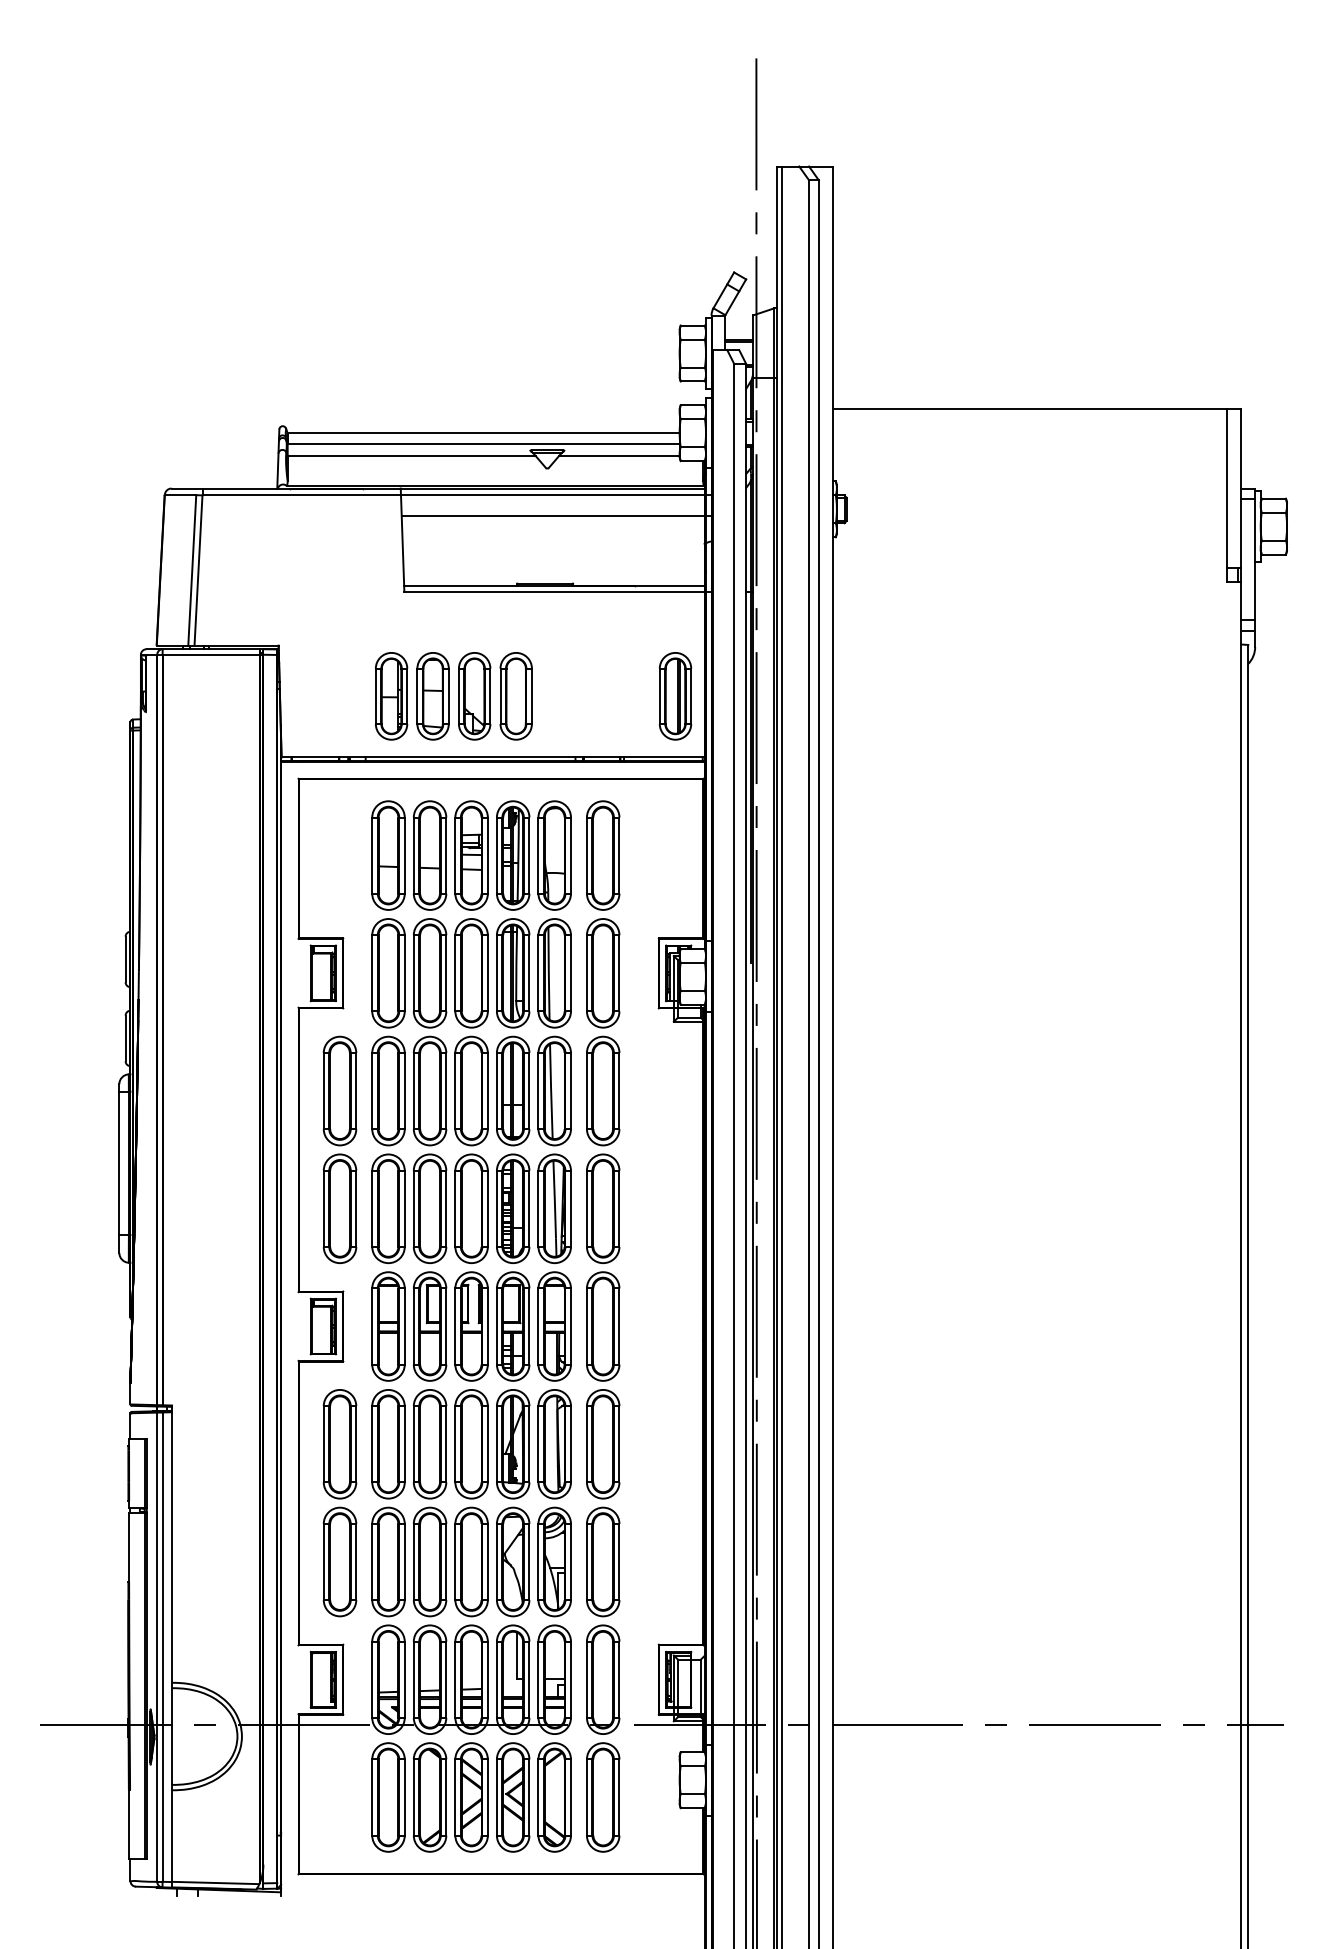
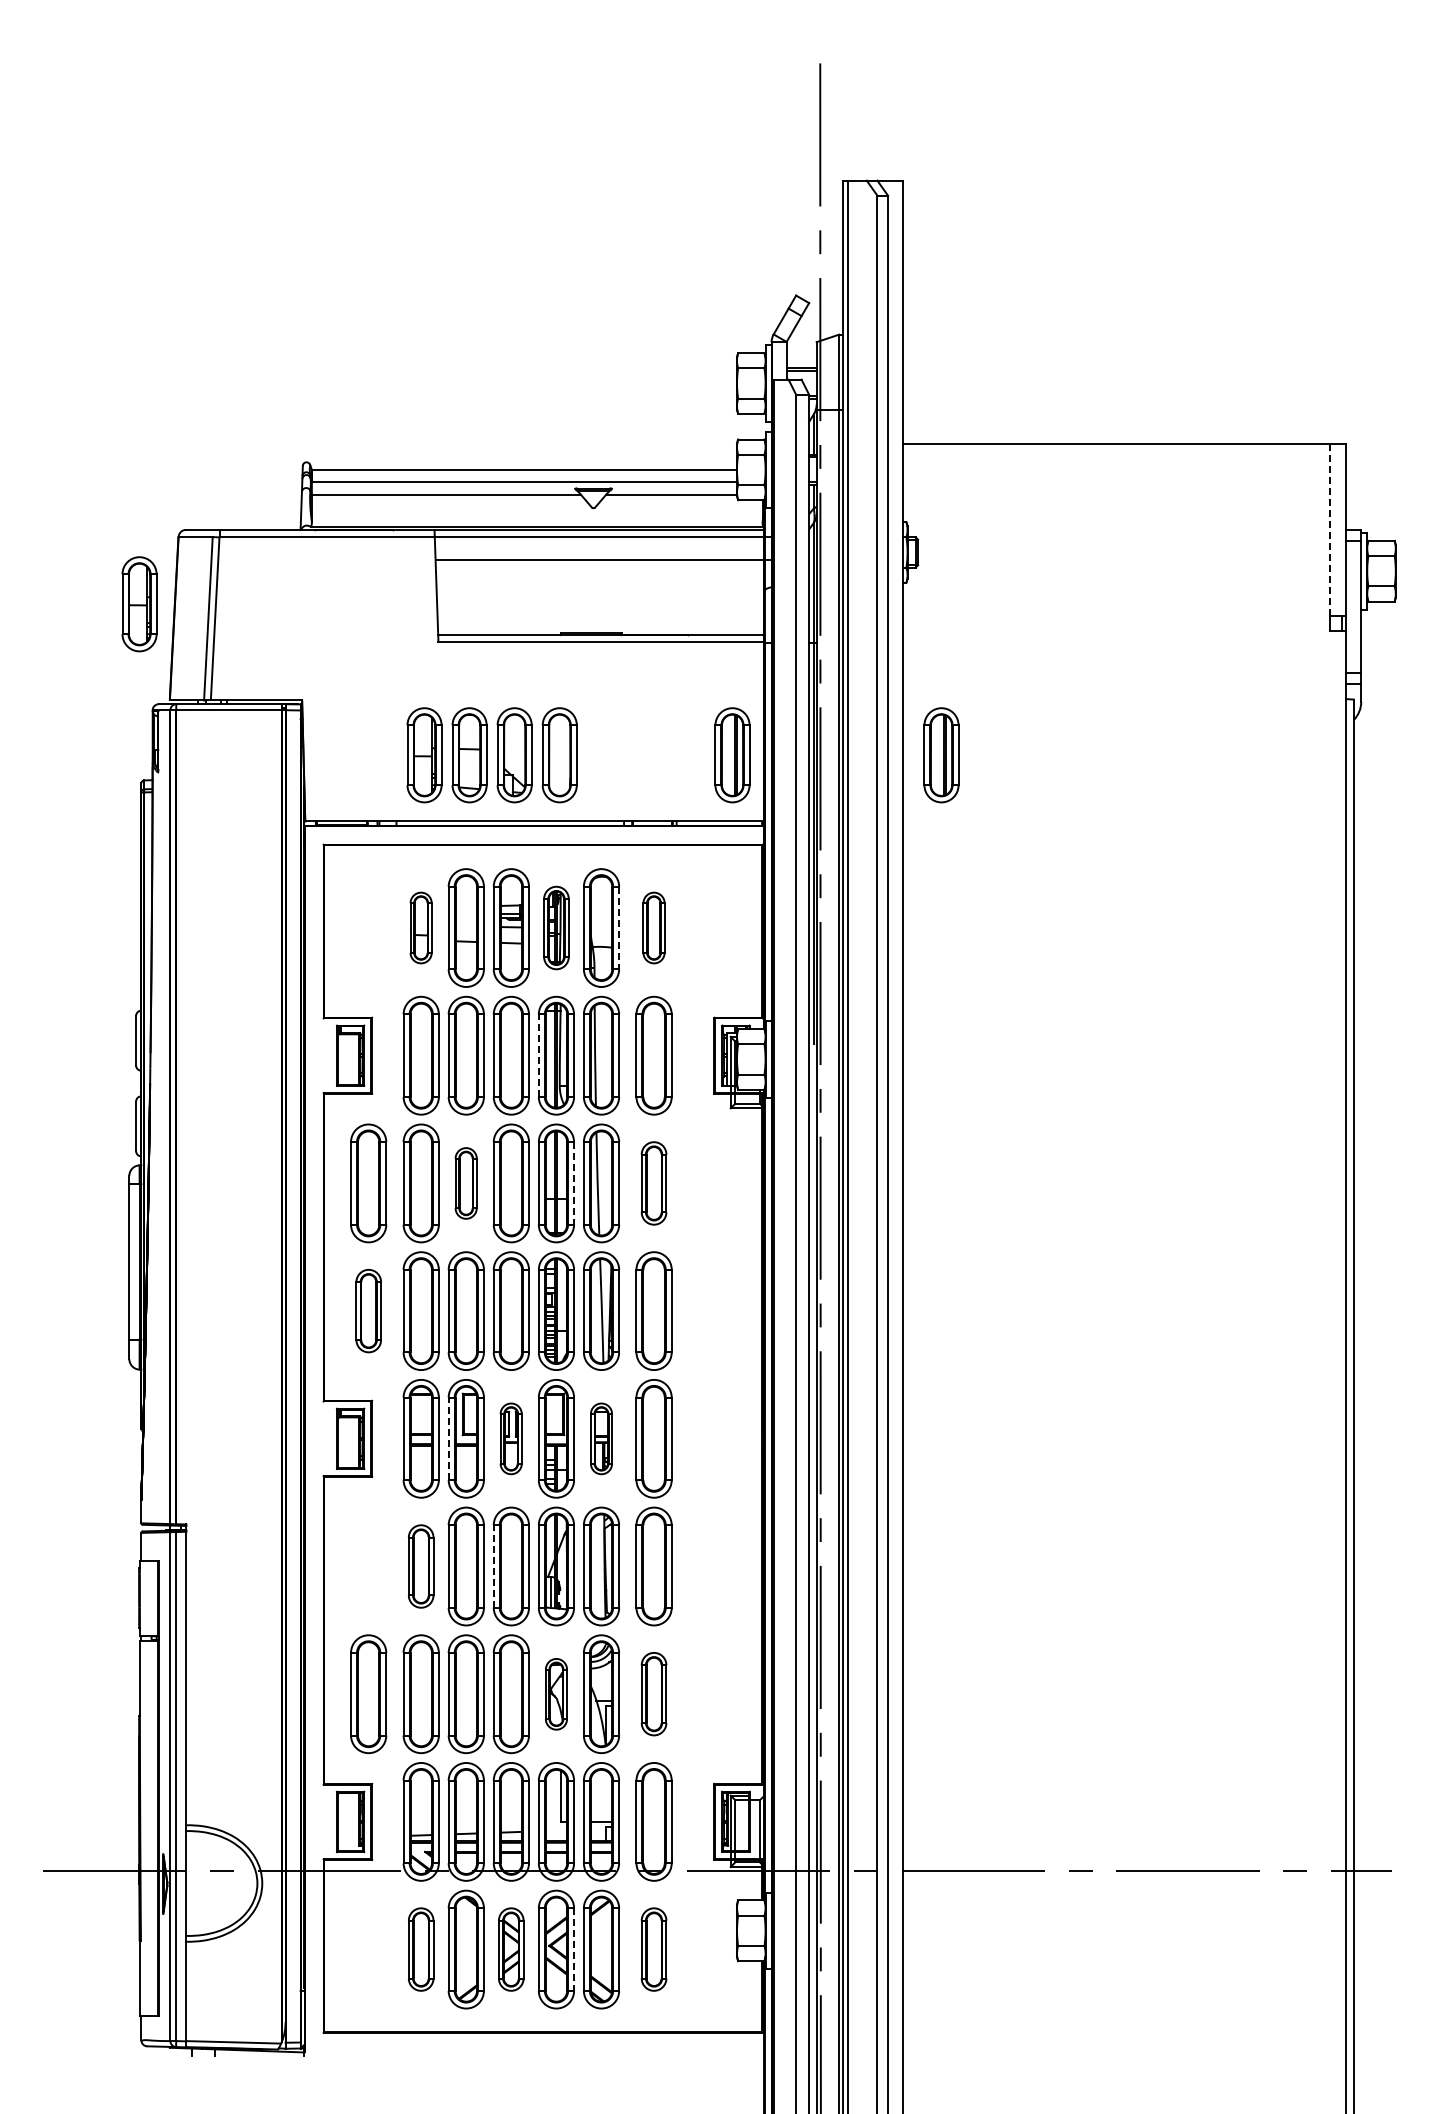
line: (1226, 488) -> (1330, 529), solid -> dashed
part: (128, 557) -> (139, 604), added
part: (868, 696) -> (941, 755), added
part: (387, 855) -> (420, 927), size x0.6
part: (513, 855) -> (556, 927), size x0.7
part: (602, 855) -> (653, 927), size x0.6
line: (571, 856) -> (619, 928), solid -> dashed
line: (496, 973) -> (538, 1055), solid -> dashed
part: (429, 1091) -> (465, 1183), size x0.6
line: (529, 1091) -> (574, 1183), solid -> dashed
part: (602, 1091) -> (653, 1183), size x0.7
part: (339, 1208) -> (368, 1310), size x0.7
line: (413, 1326) -> (448, 1438), solid -> dashed
part: (470, 1326) -> (510, 1438), size x0.6
part: (554, 1326) -> (601, 1438), size x0.6
part: (339, 1444) -> (368, 1566), removed
part: (387, 1444) -> (420, 1566), size x0.7
line: (455, 1444) -> (493, 1566), solid -> dashed
part: (602, 1561) -> (653, 1693), size x0.7
part: (513, 1562) -> (556, 1694), size x0.6
part: (387, 1797) -> (420, 1949), size x0.7
part: (470, 1797) -> (510, 1949), size x0.7
part: (602, 1797) -> (653, 1949), size x0.7
line: (529, 1798) -> (574, 1950), solid -> dashed

